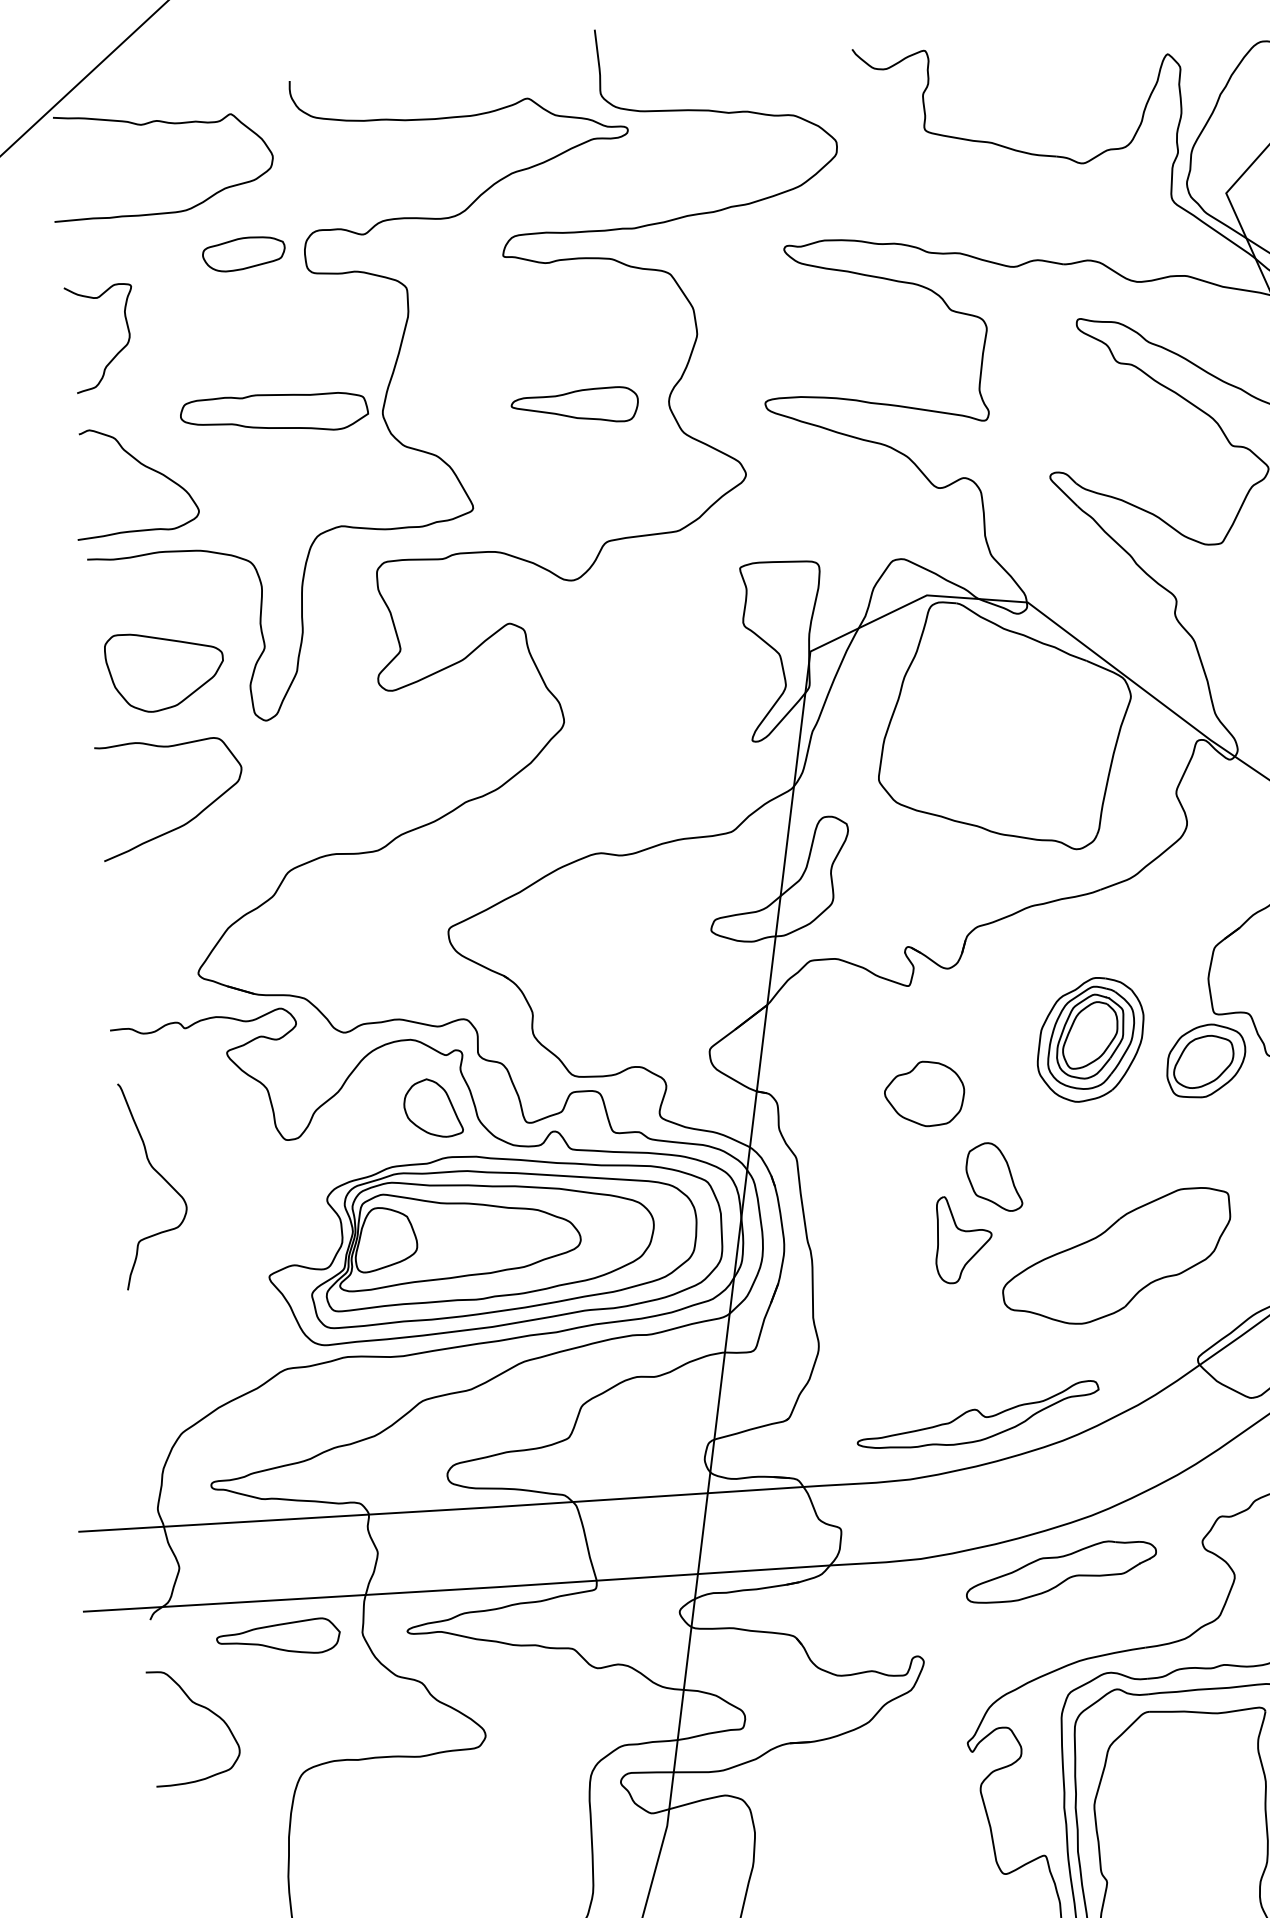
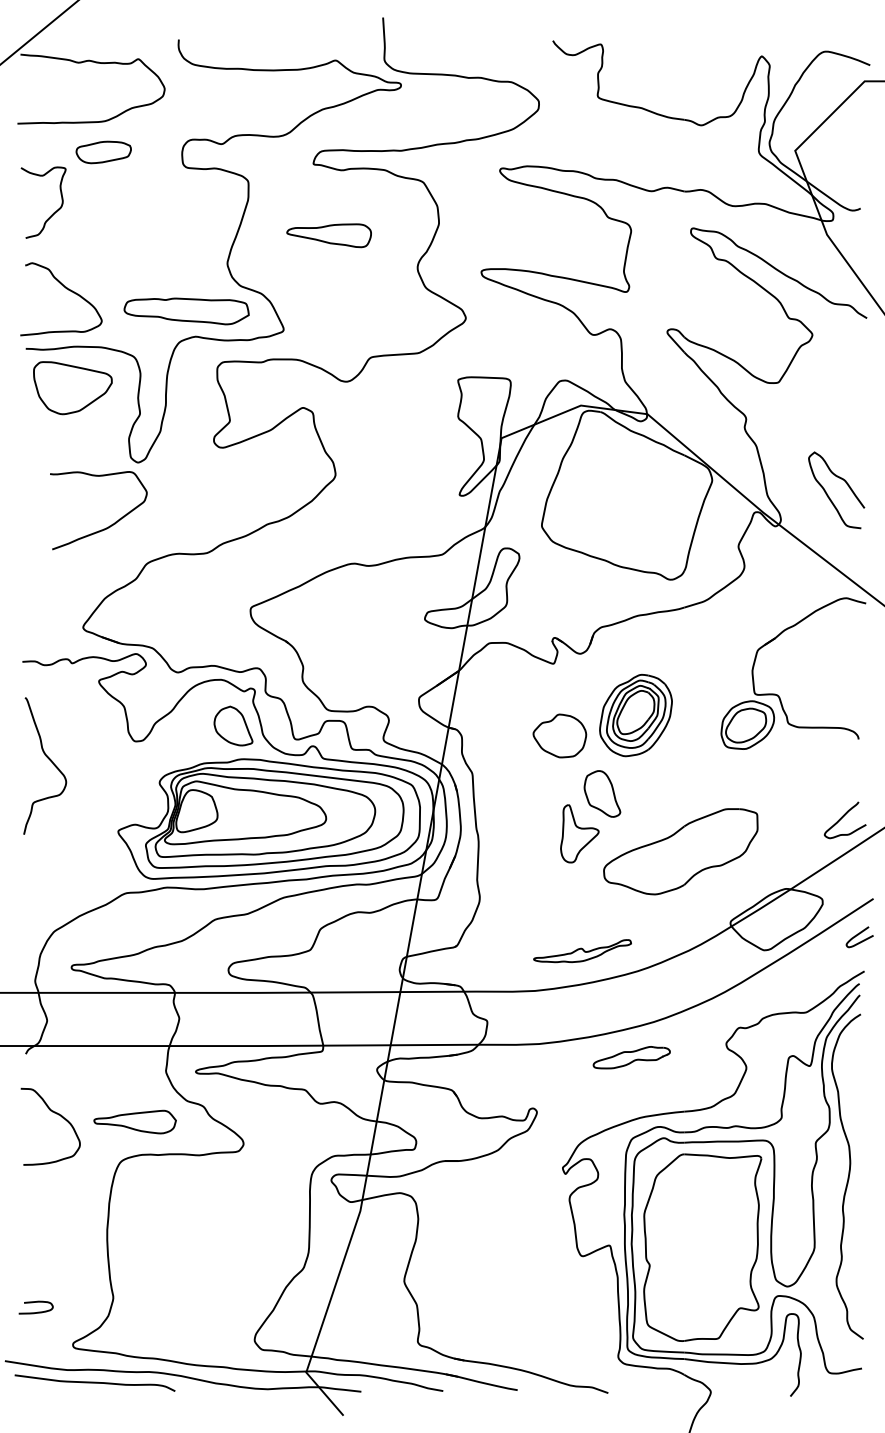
part: (243, 254) -> (103, 152), moved
part: (573, 406) -> (328, 235), moved
part: (274, 413) -> (186, 311), moved
part: (164, 672) -> (72, 388), moved
curve: (188, 820) -> (109, 525), moved
part: (1089, 1039) -> (635, 715), moved
part: (977, 1414) -> (582, 950), size x0.6
part: (1061, 1570) -> (631, 1057), size x0.6
part: (277, 1637) -> (134, 1121), moved

